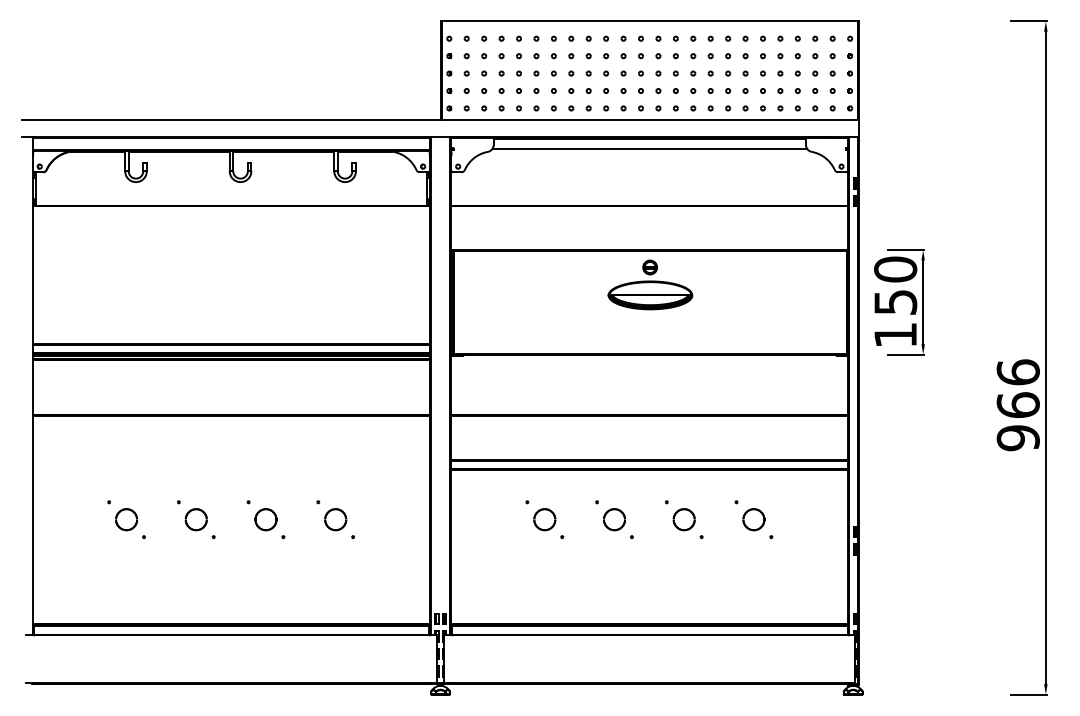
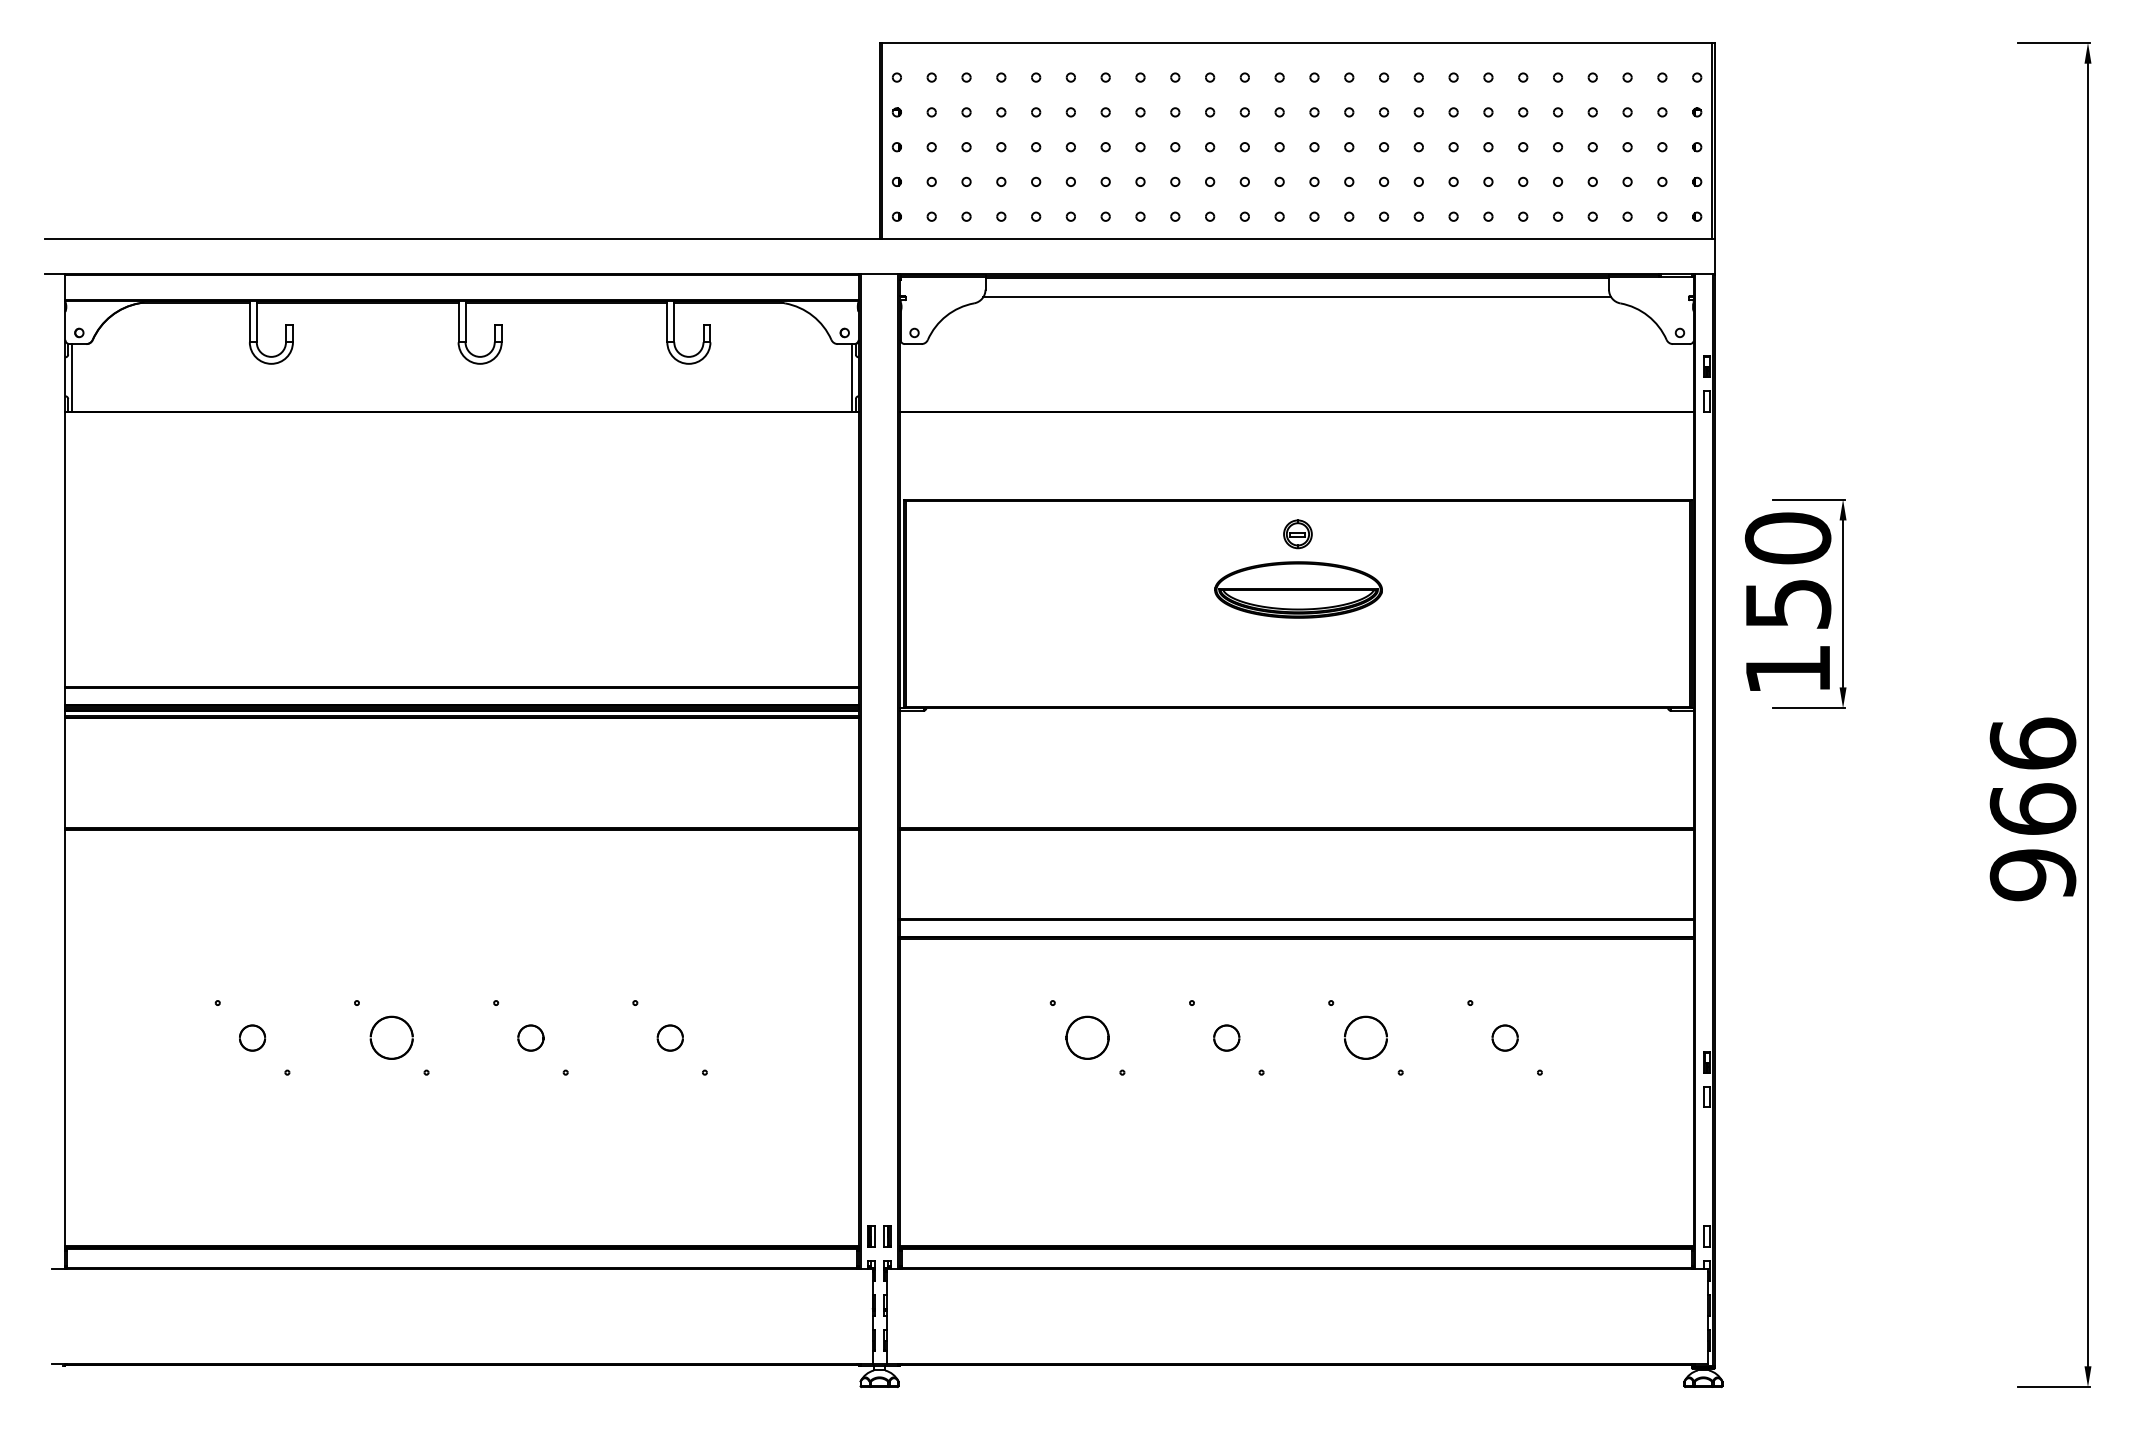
part: (126, 519) -> (252, 1037), size x0.6
part: (265, 519) -> (529, 1037), size x0.6
part: (335, 519) -> (669, 1037), size x0.6
part: (614, 519) -> (1226, 1037), size x0.6
part: (753, 519) -> (1504, 1037), size x0.6

